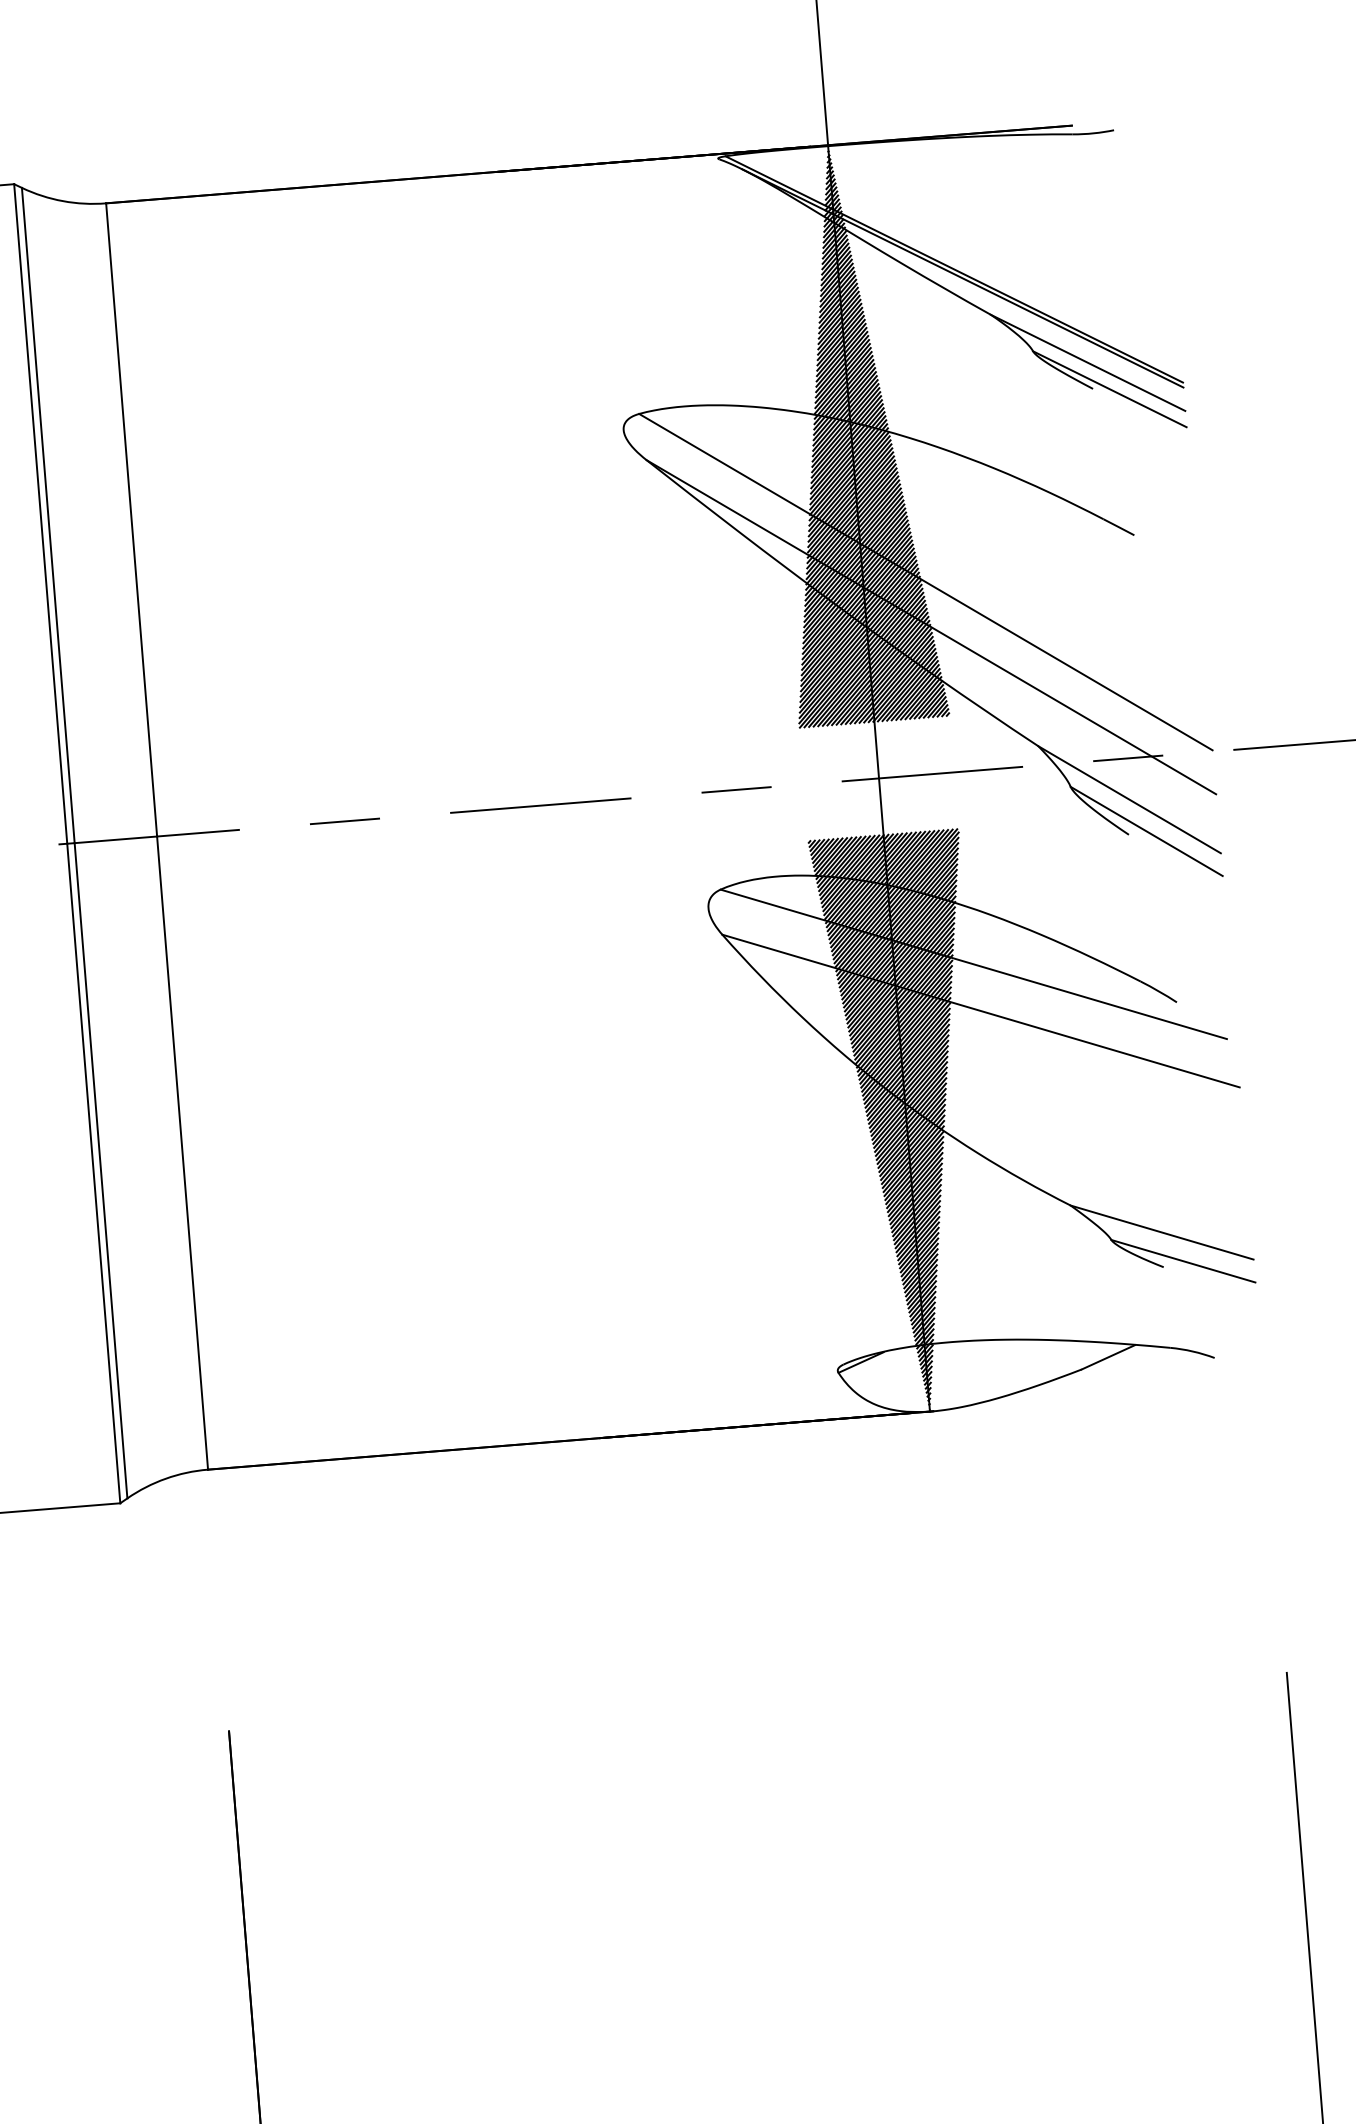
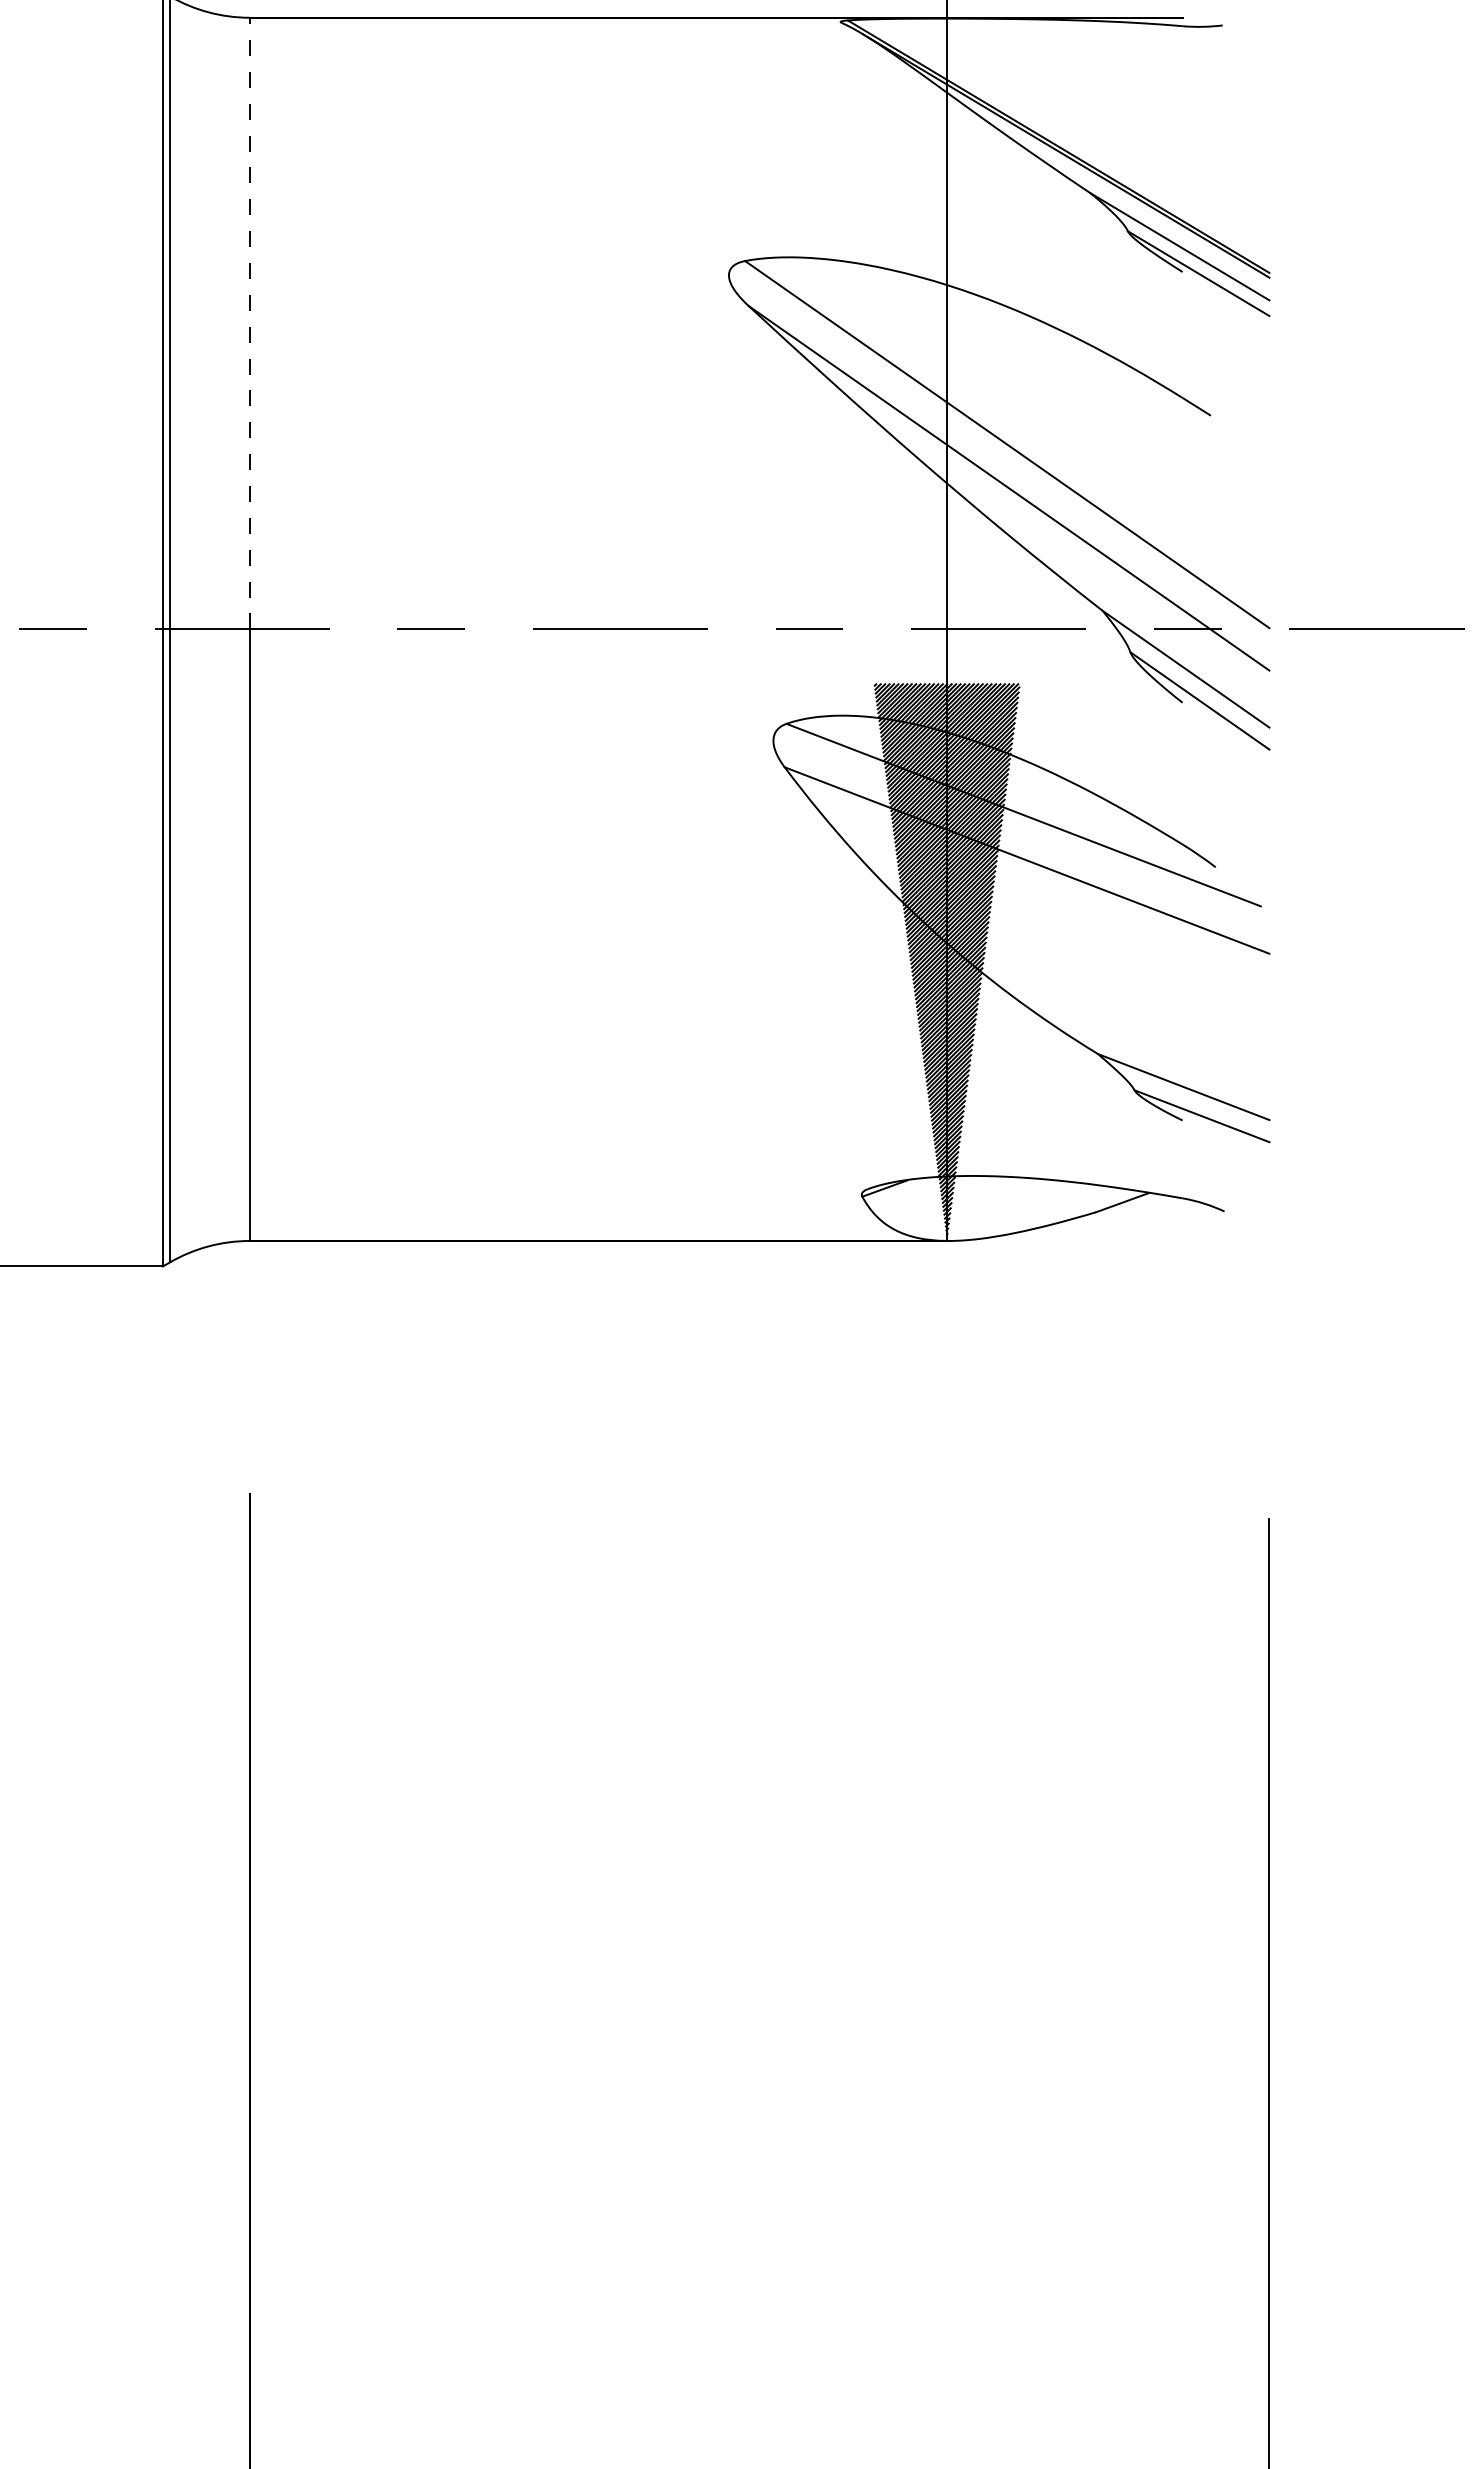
hatch: (851, 434) -> (947, 297), removed
line: (131, 519) -> (249, 323), solid -> dashed

